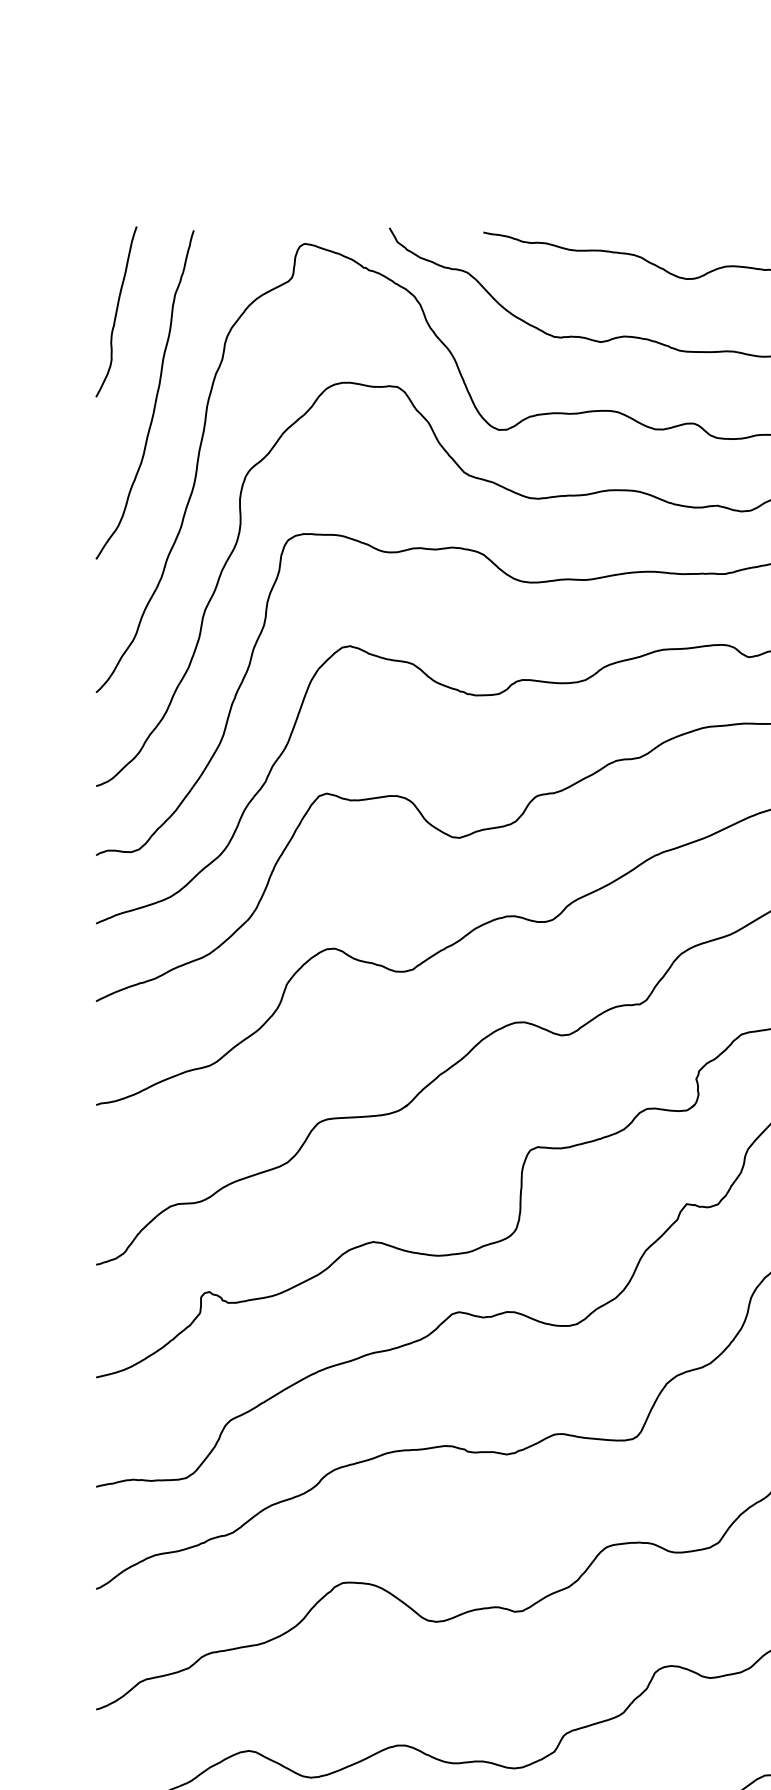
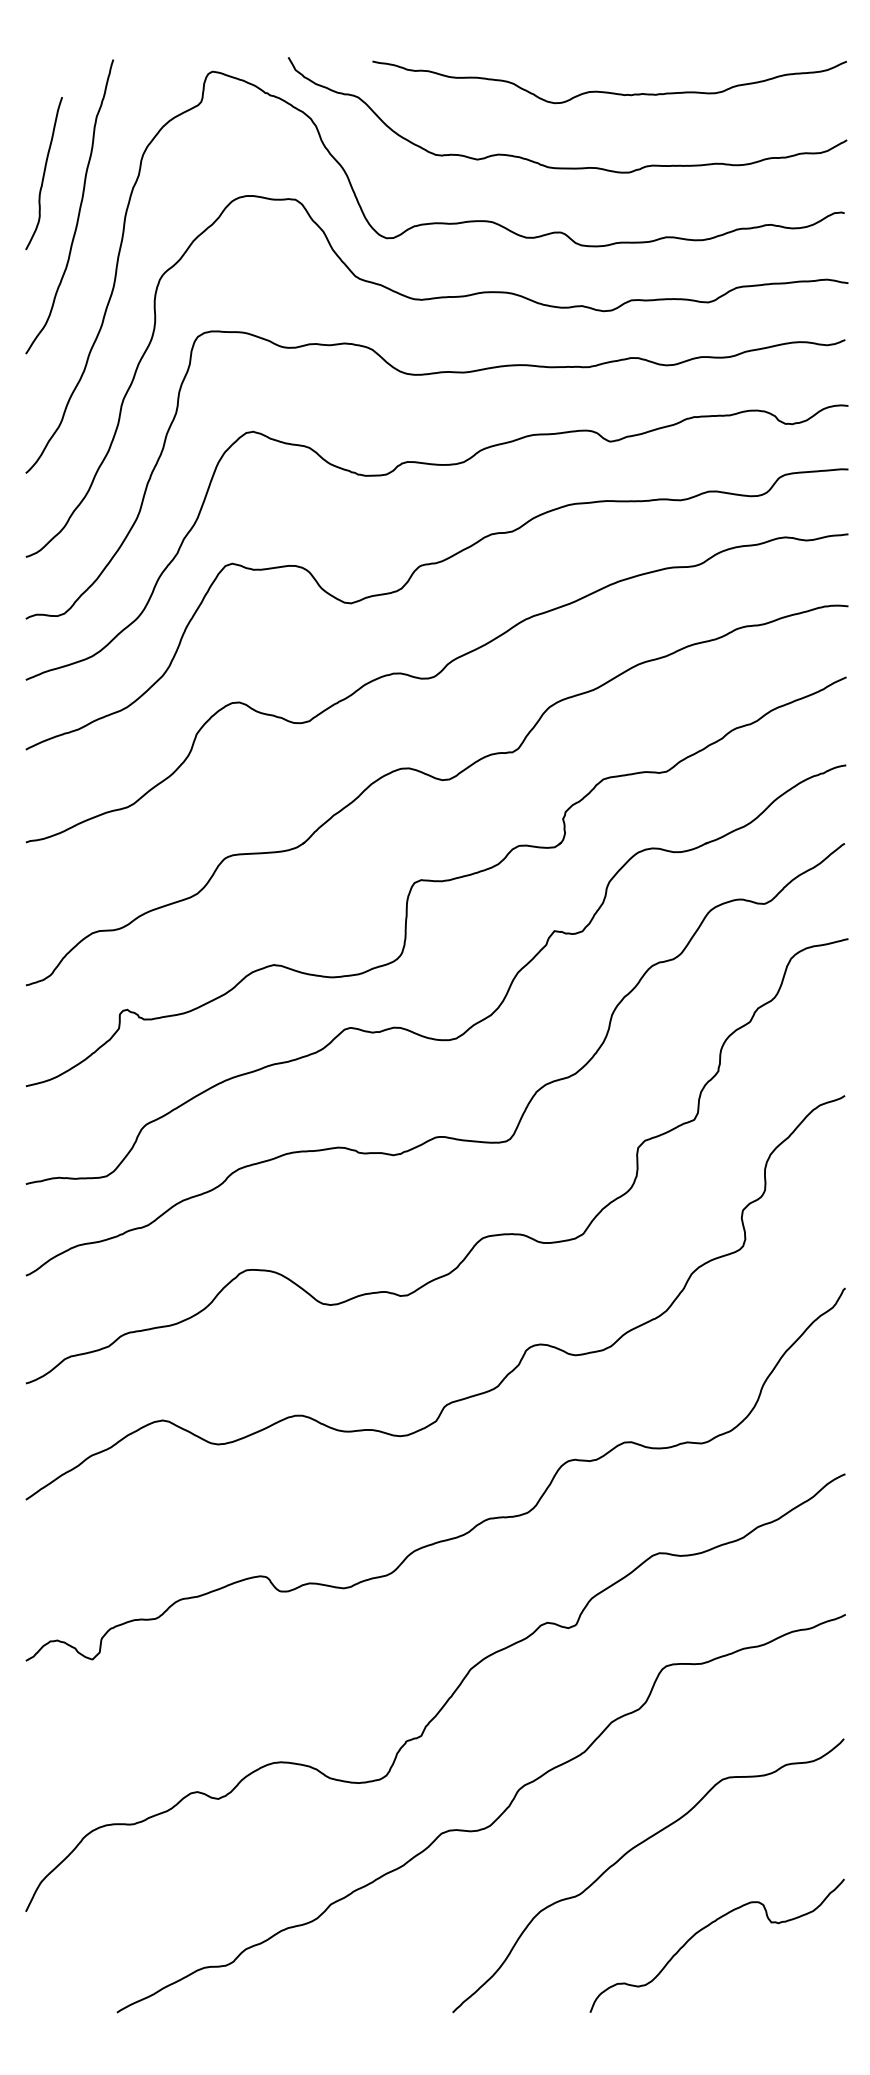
curve: (115, 311) -> (43, 173), moved

